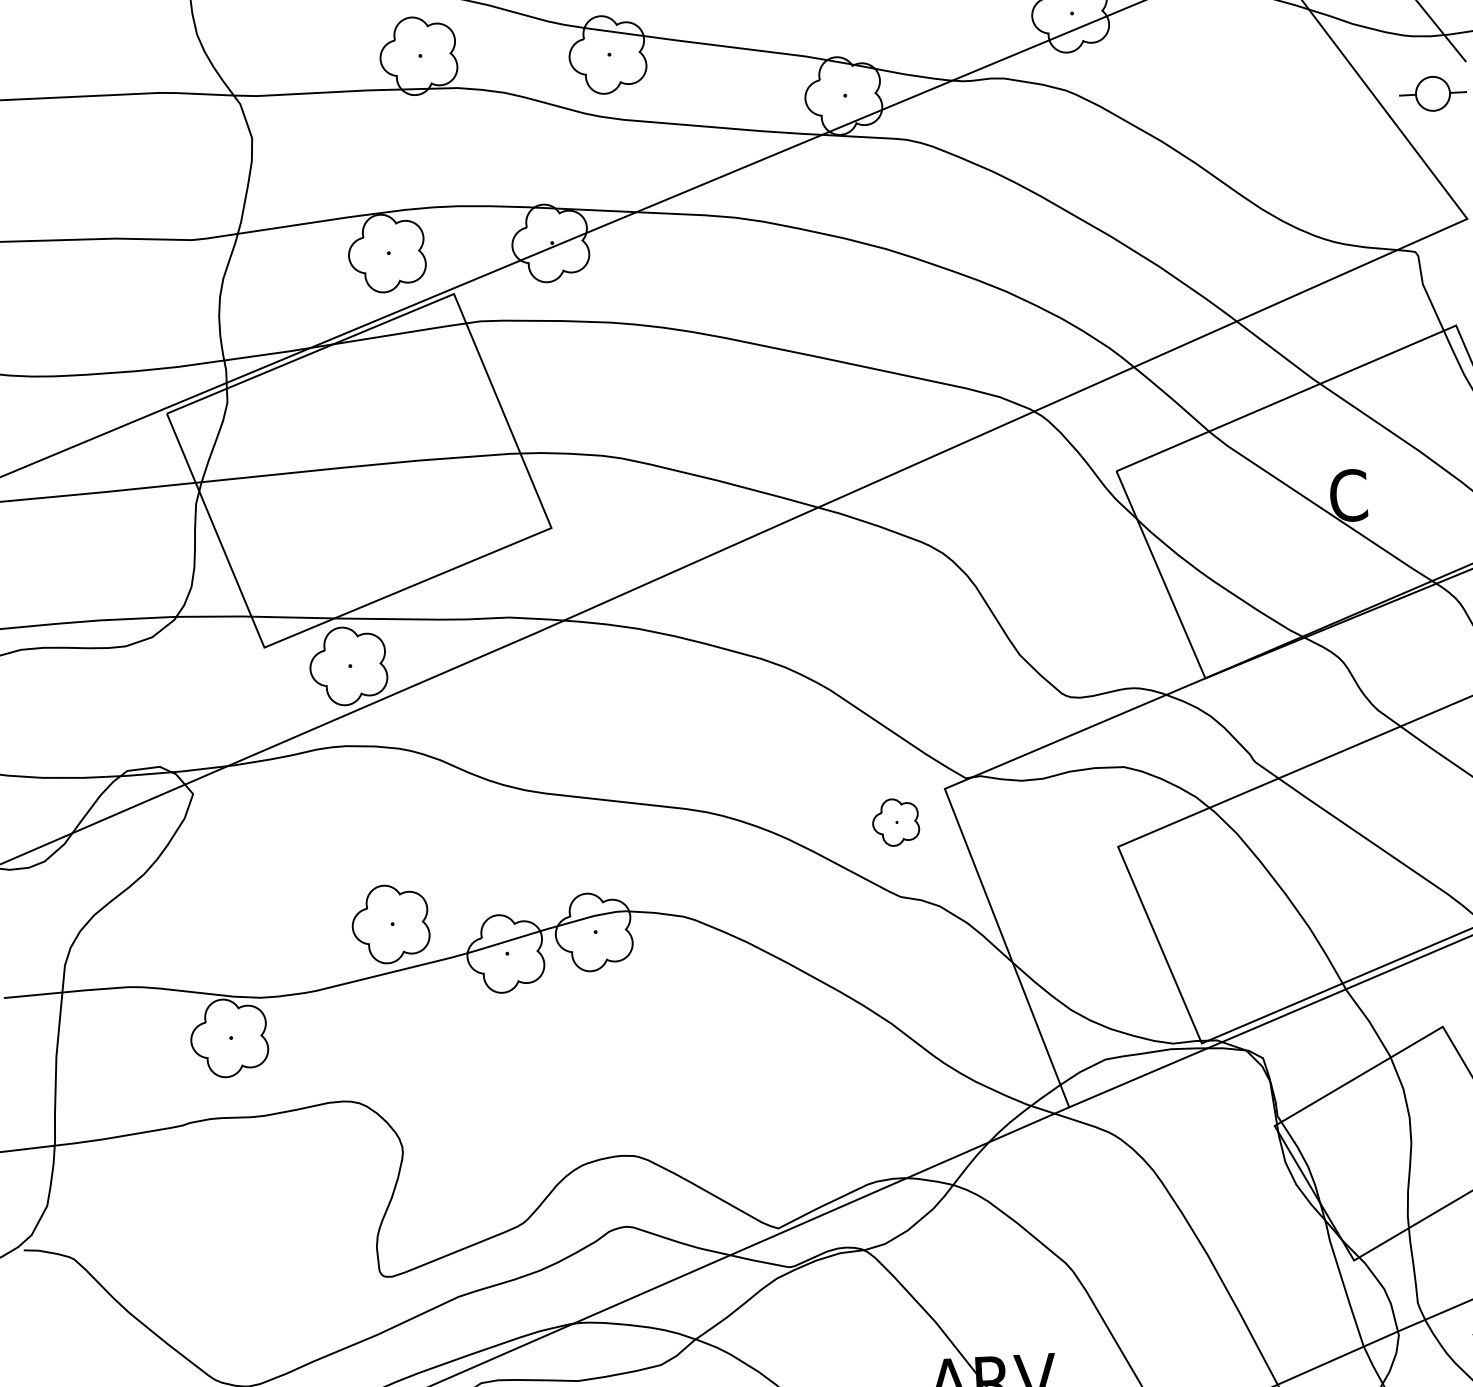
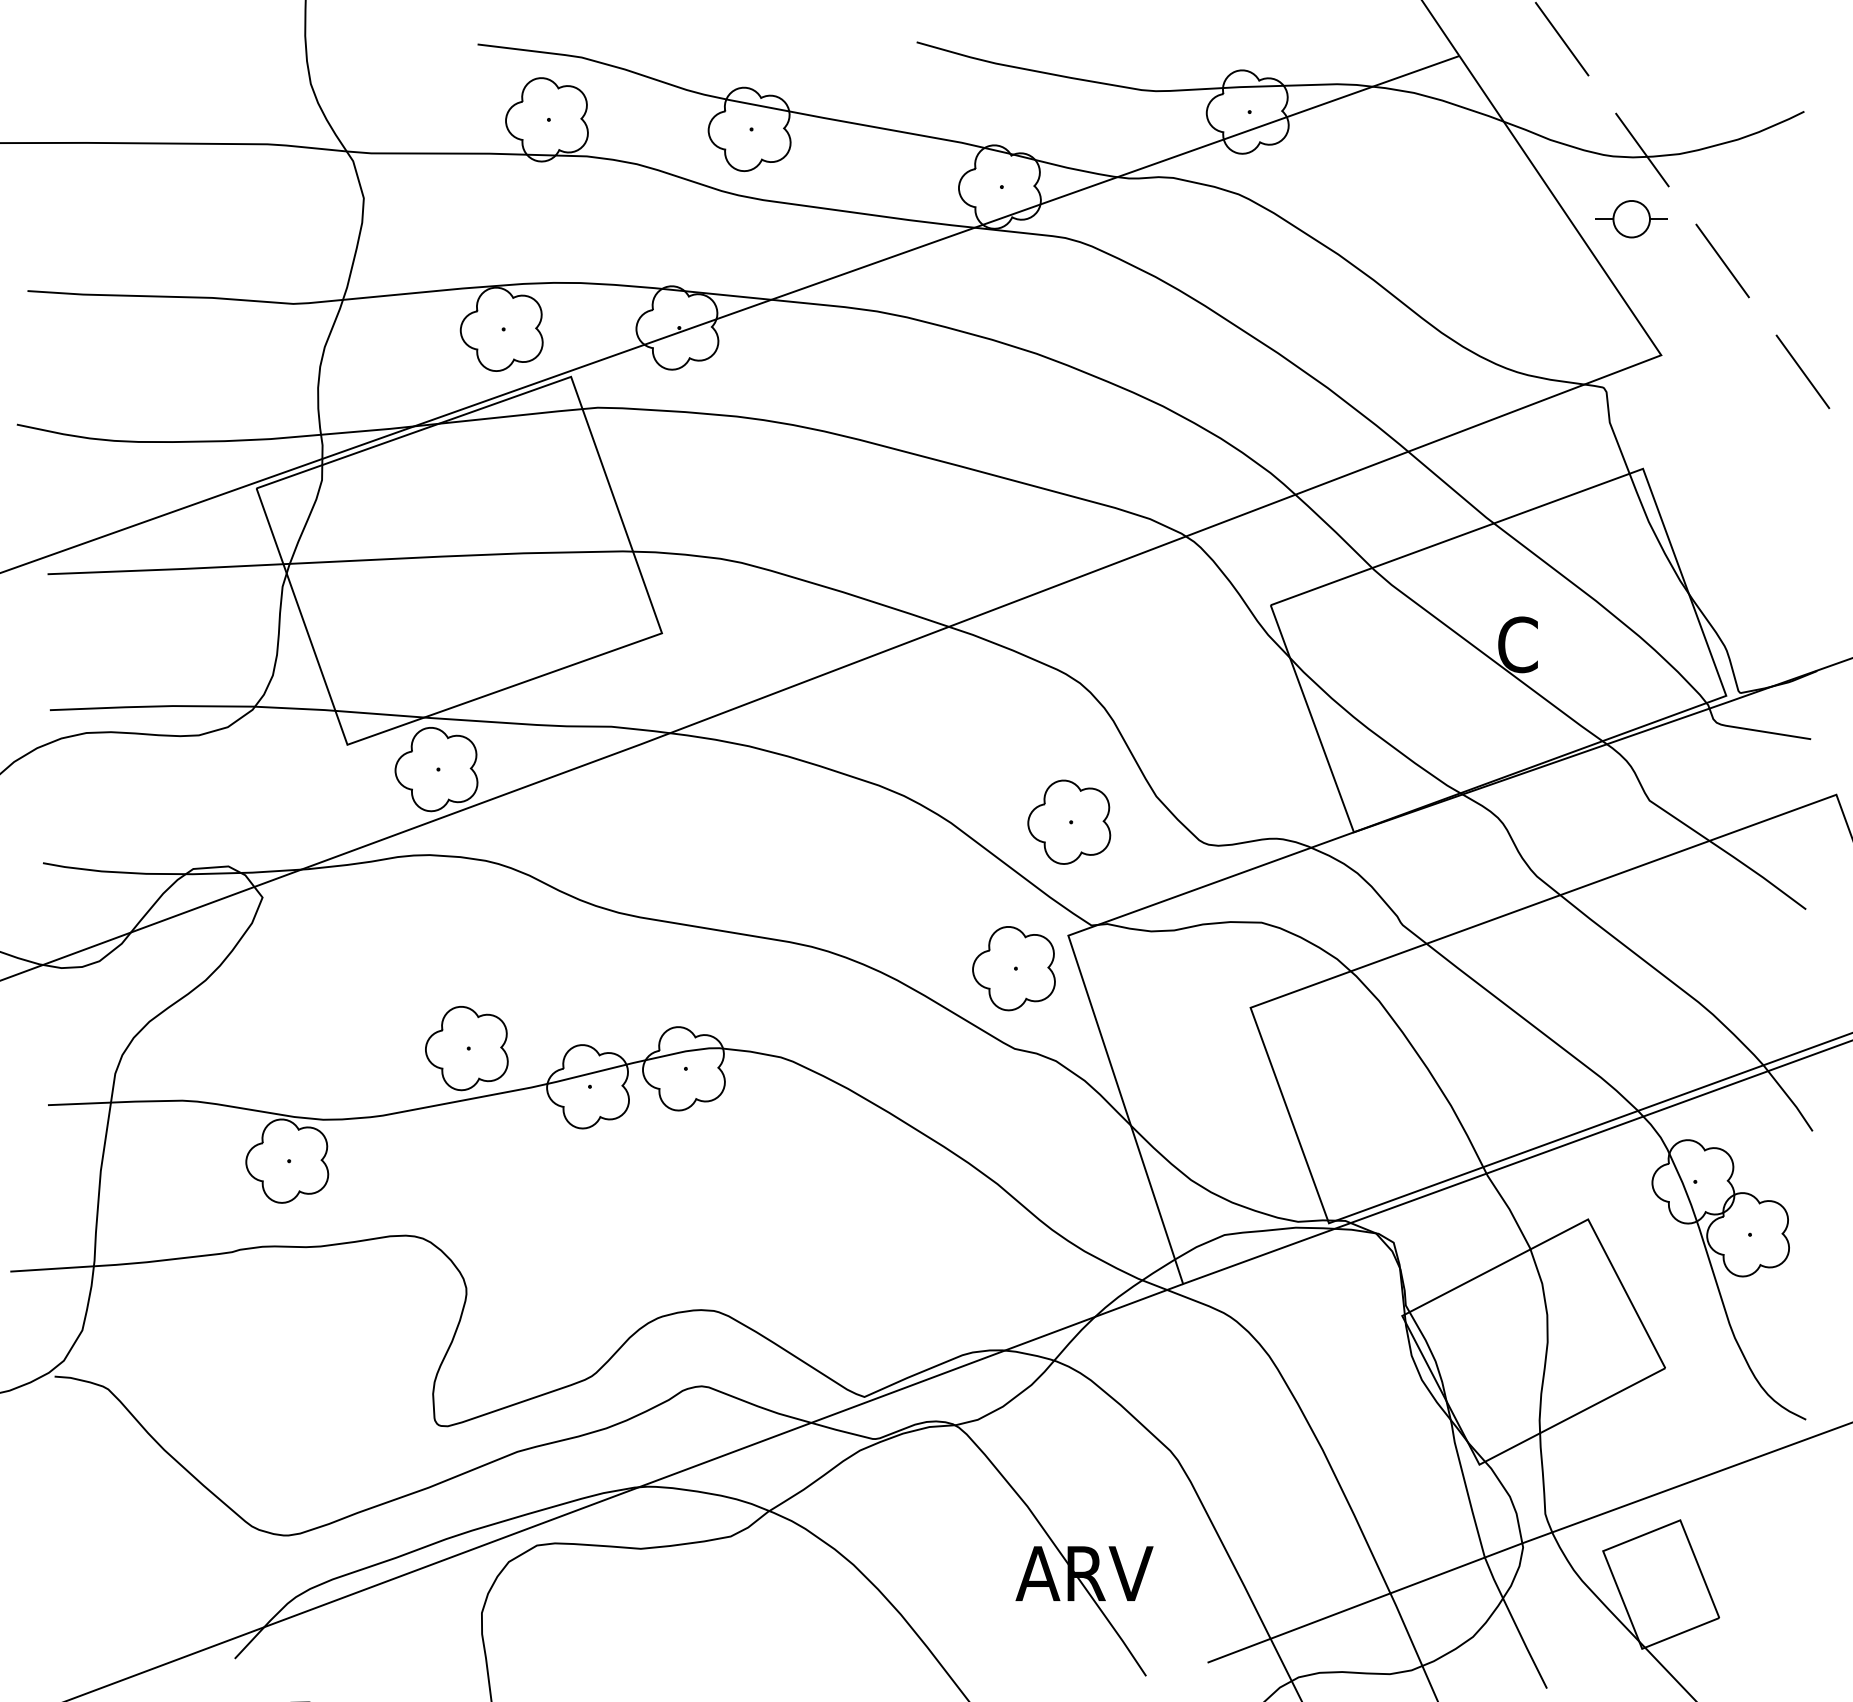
part: (940, 682) -> (1069, 821), added
part: (895, 822) -> (1013, 968), size x1.67

